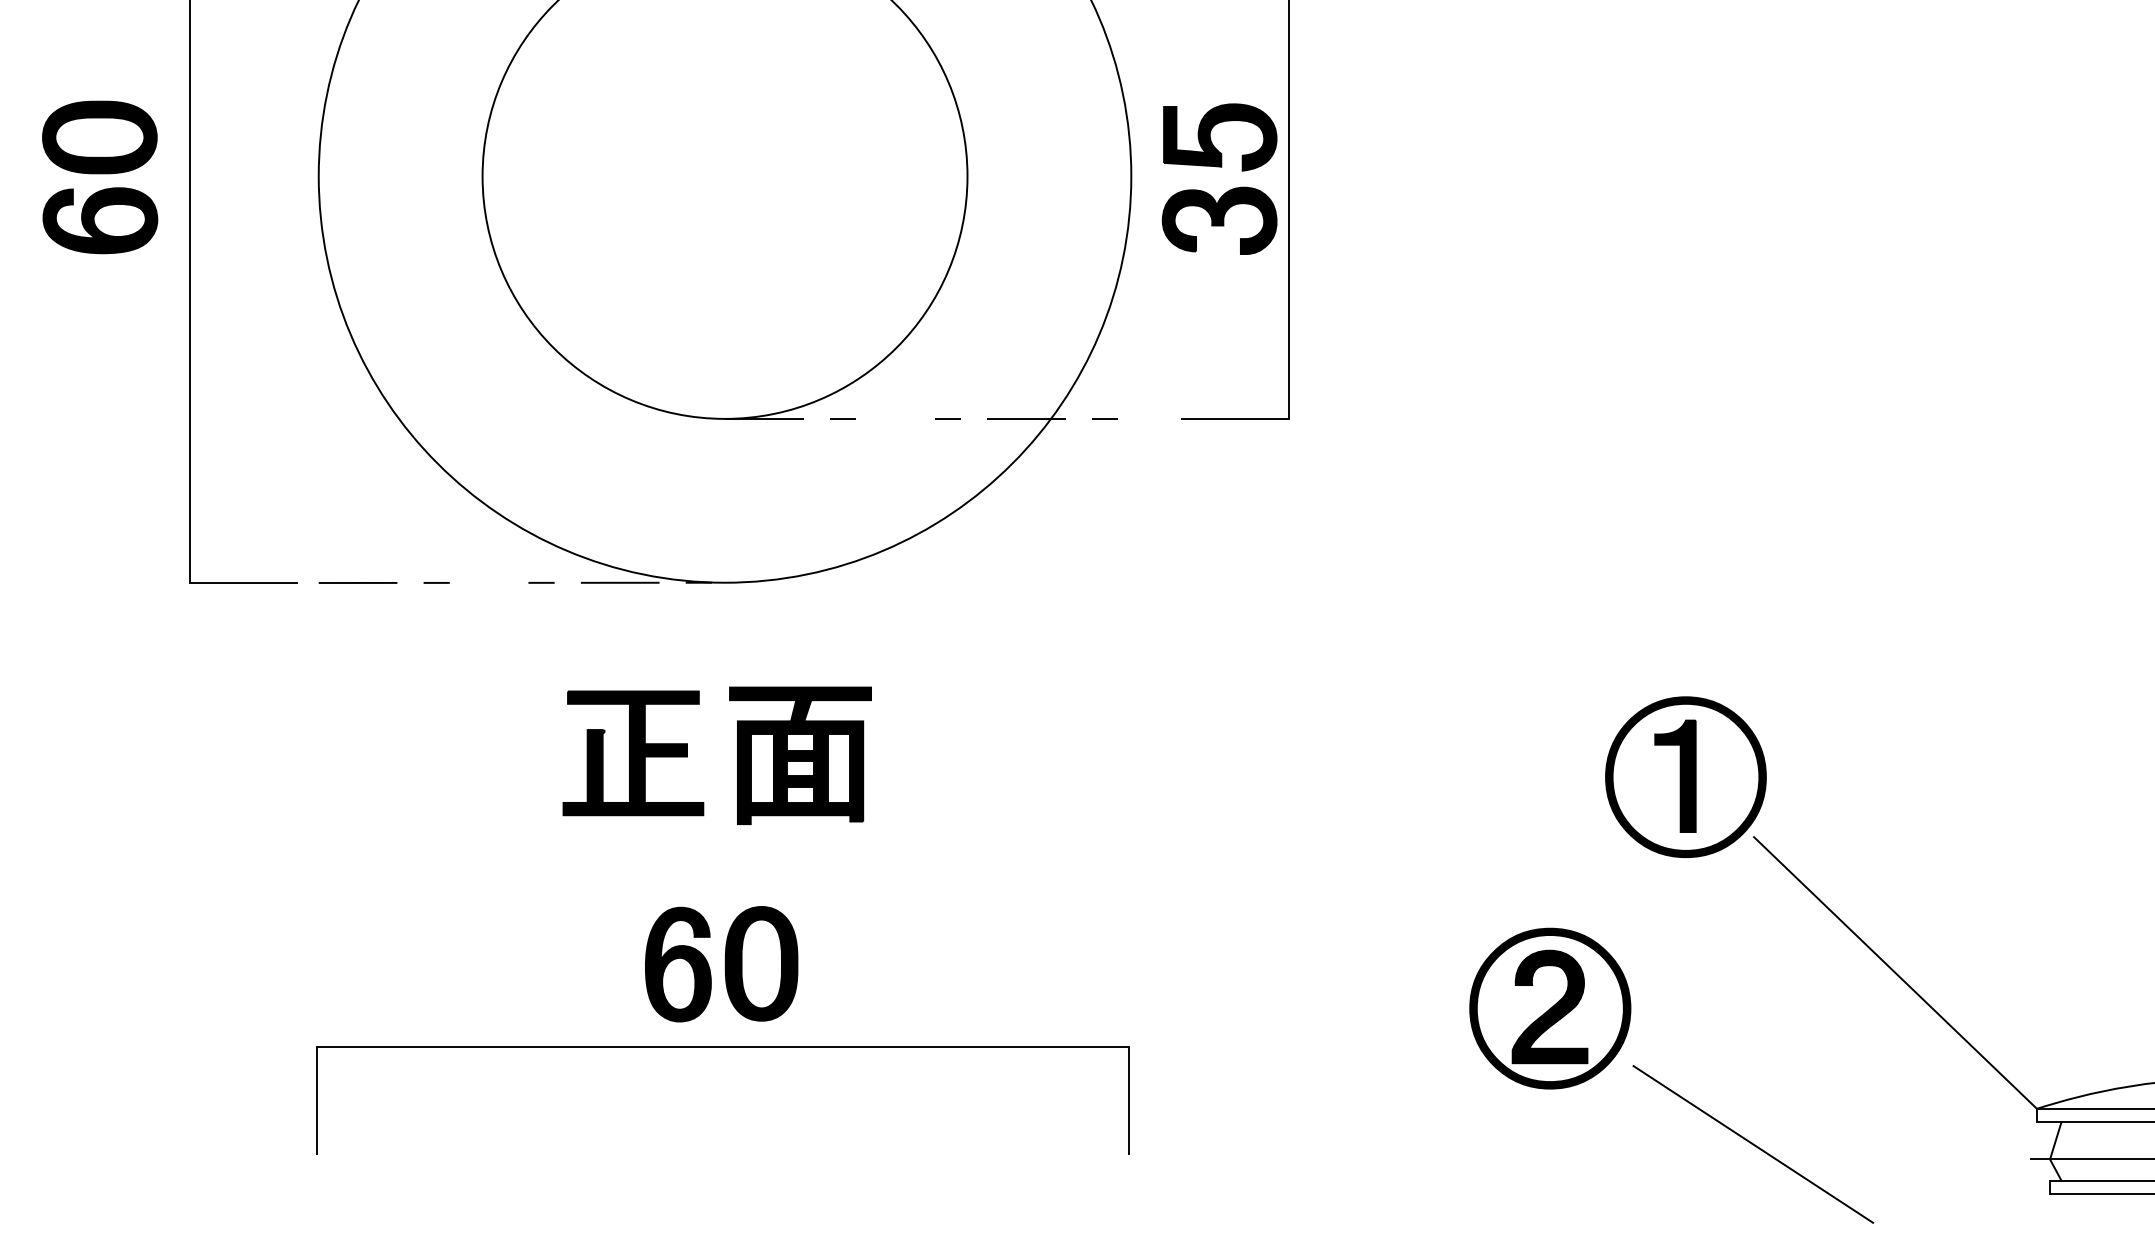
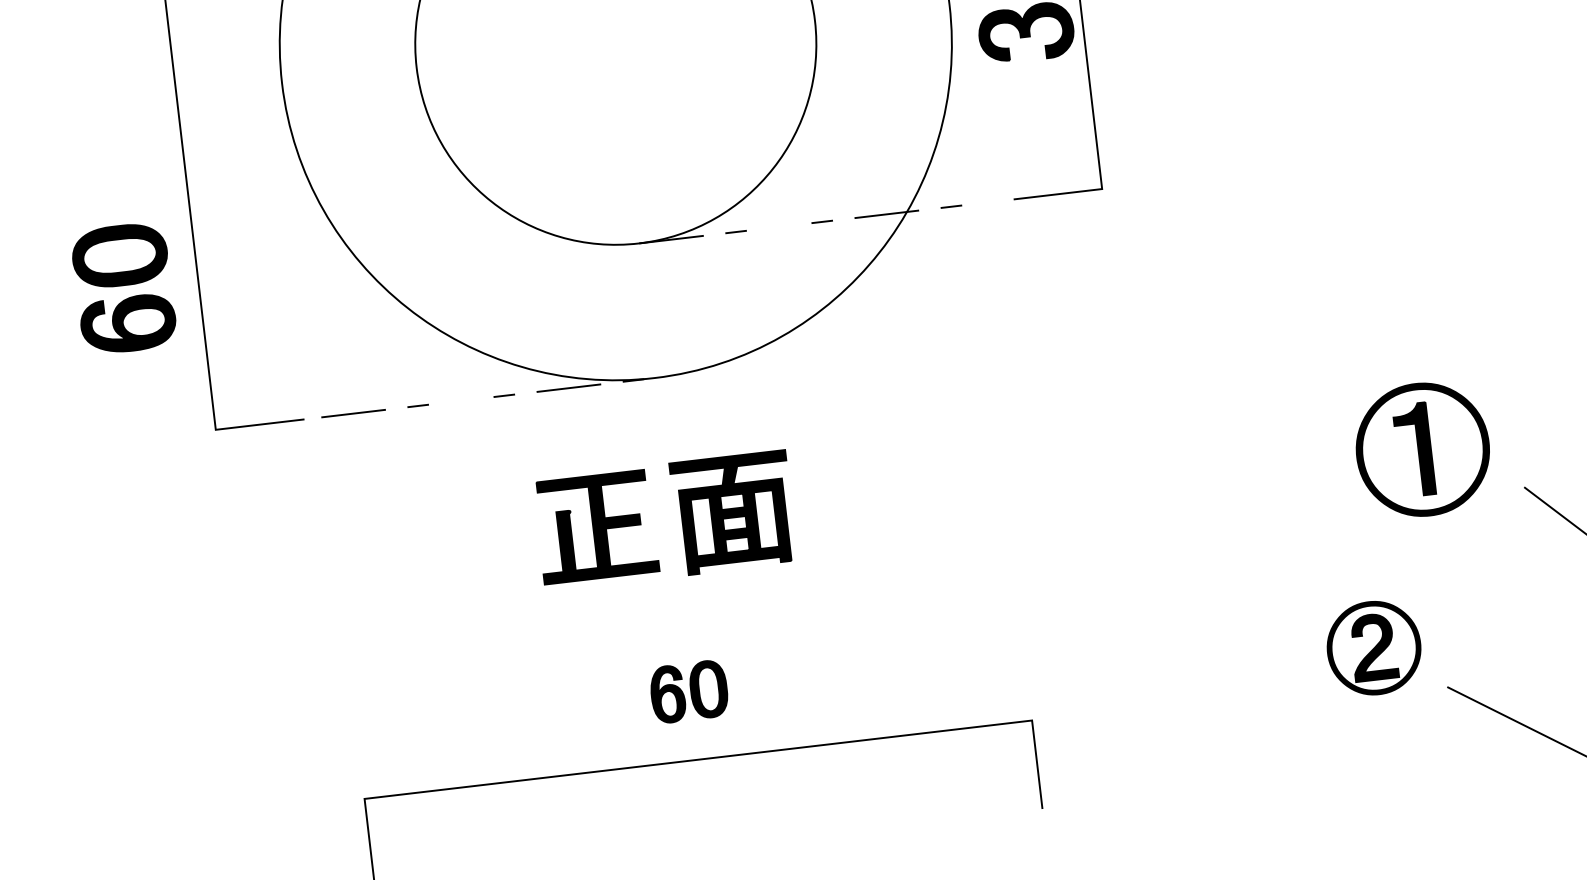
part: (100, 177) -> (124, 288), moved
part: (1685, 777) -> (1422, 450), moved
part: (721, 964) -> (688, 691), size x0.6
part: (1550, 1008) -> (1374, 648), size x0.7

